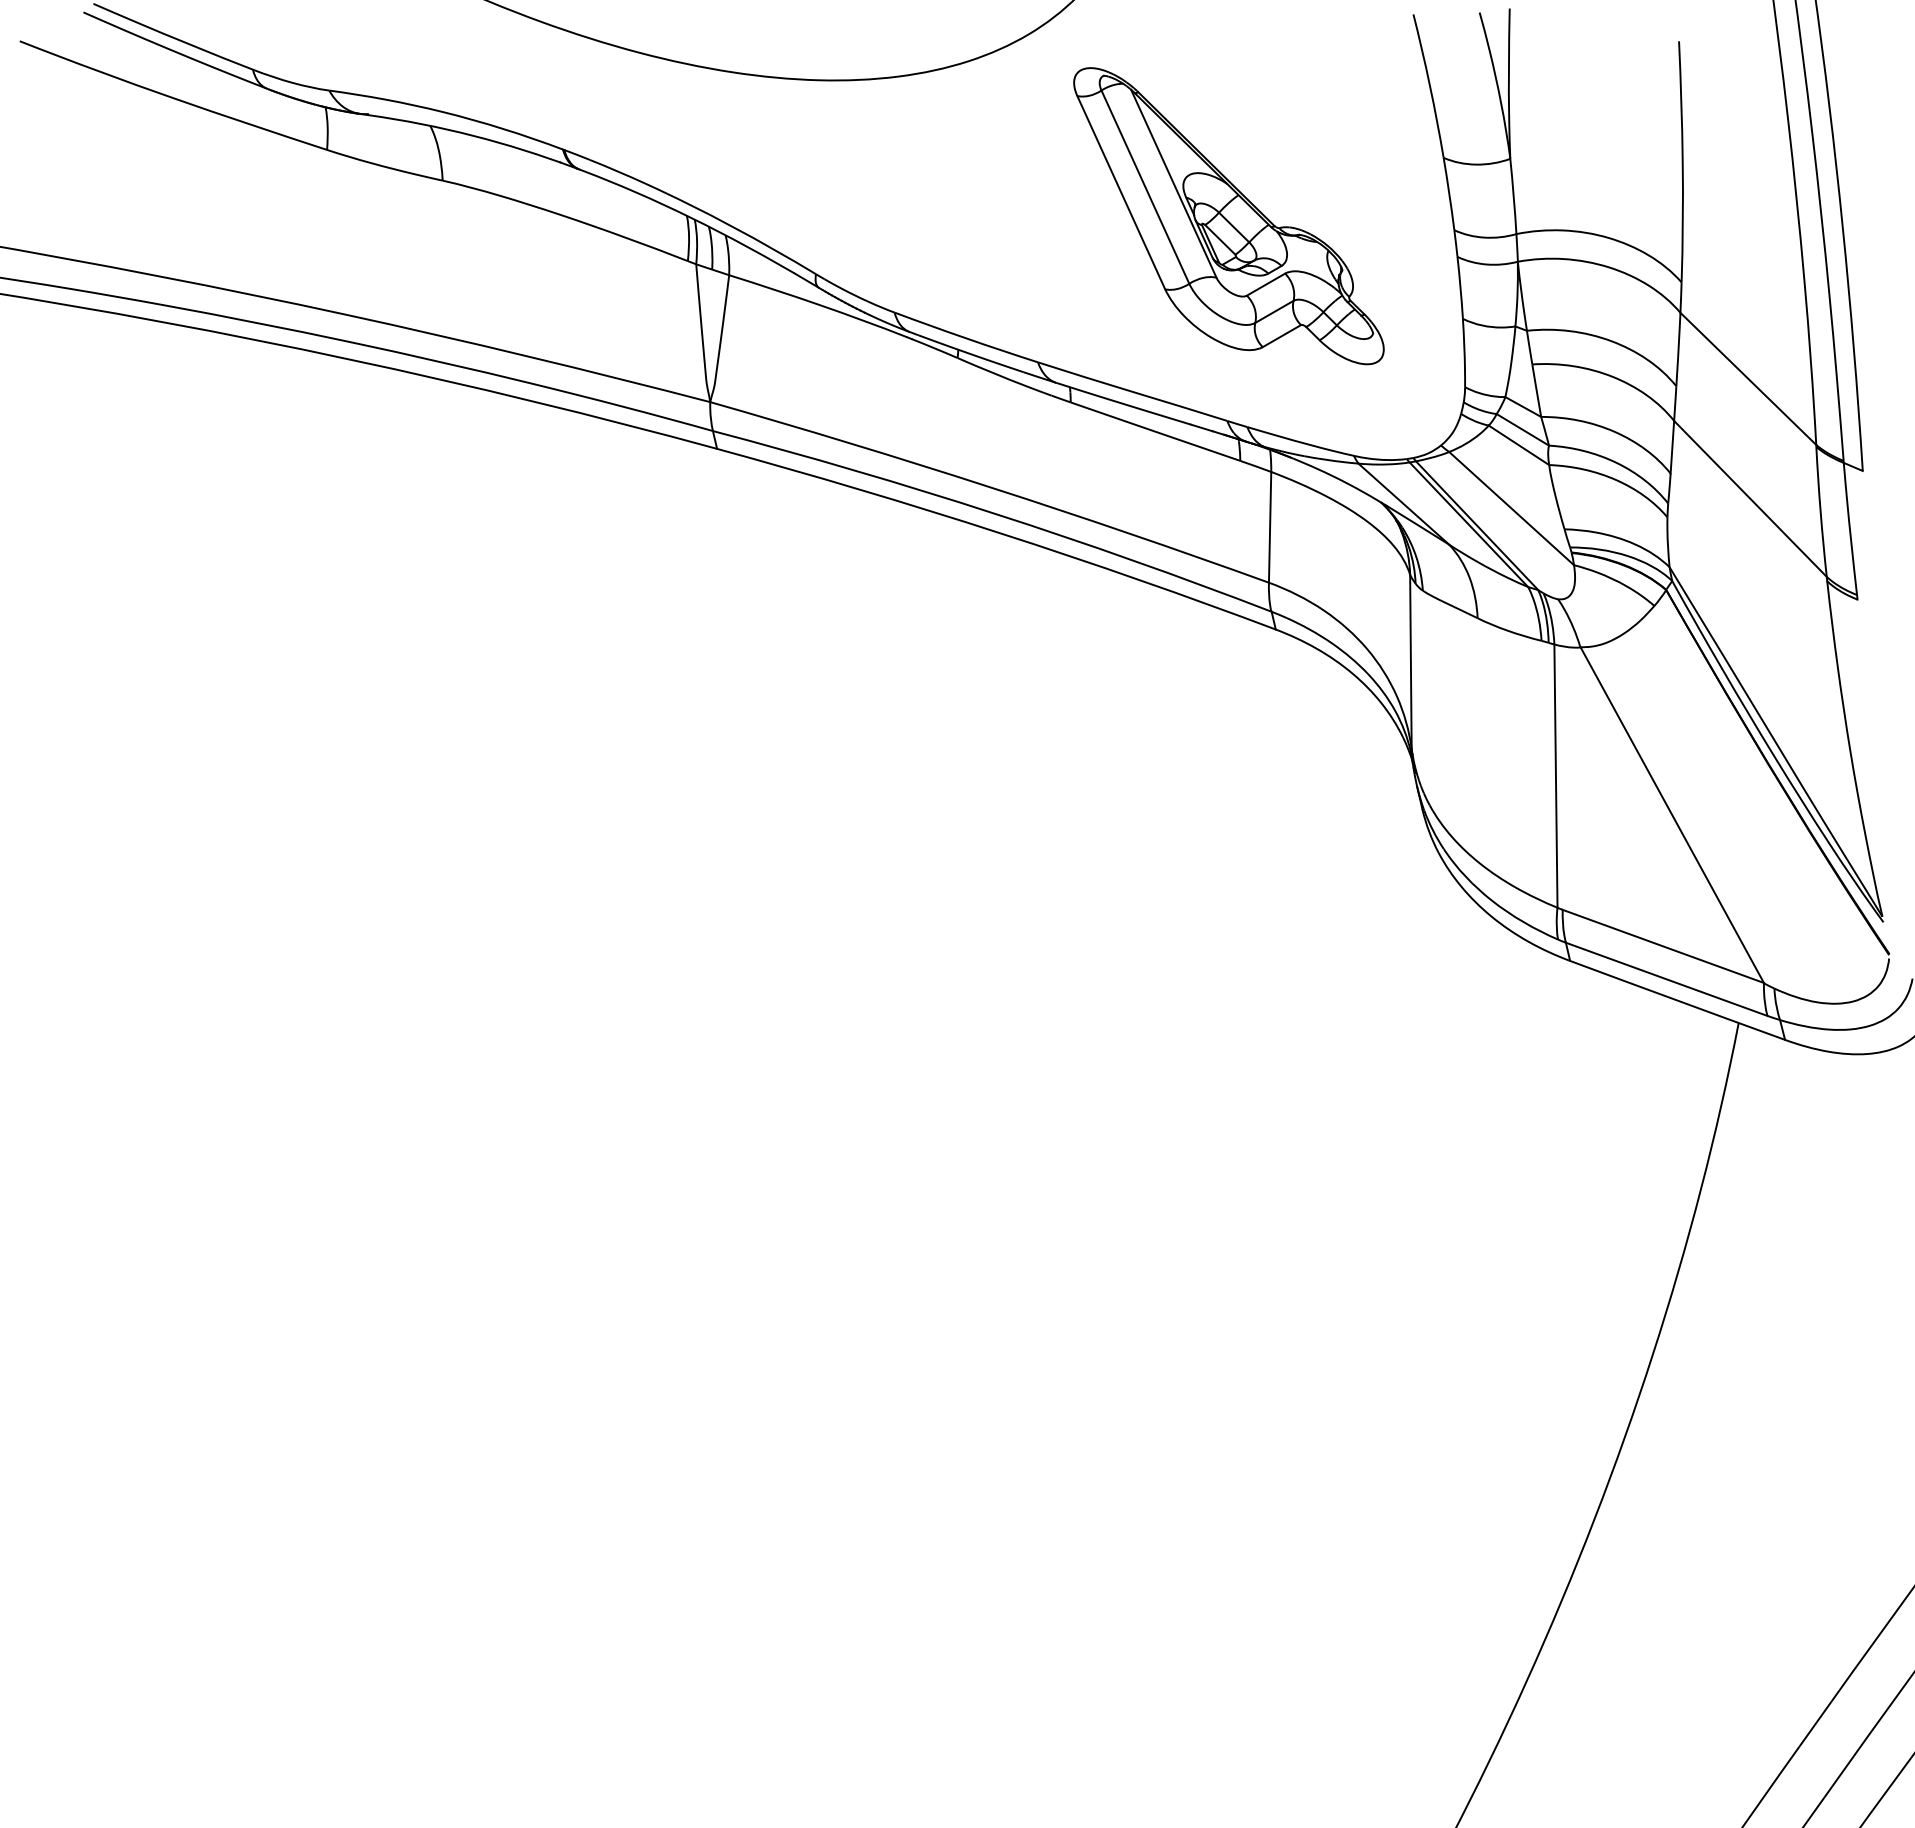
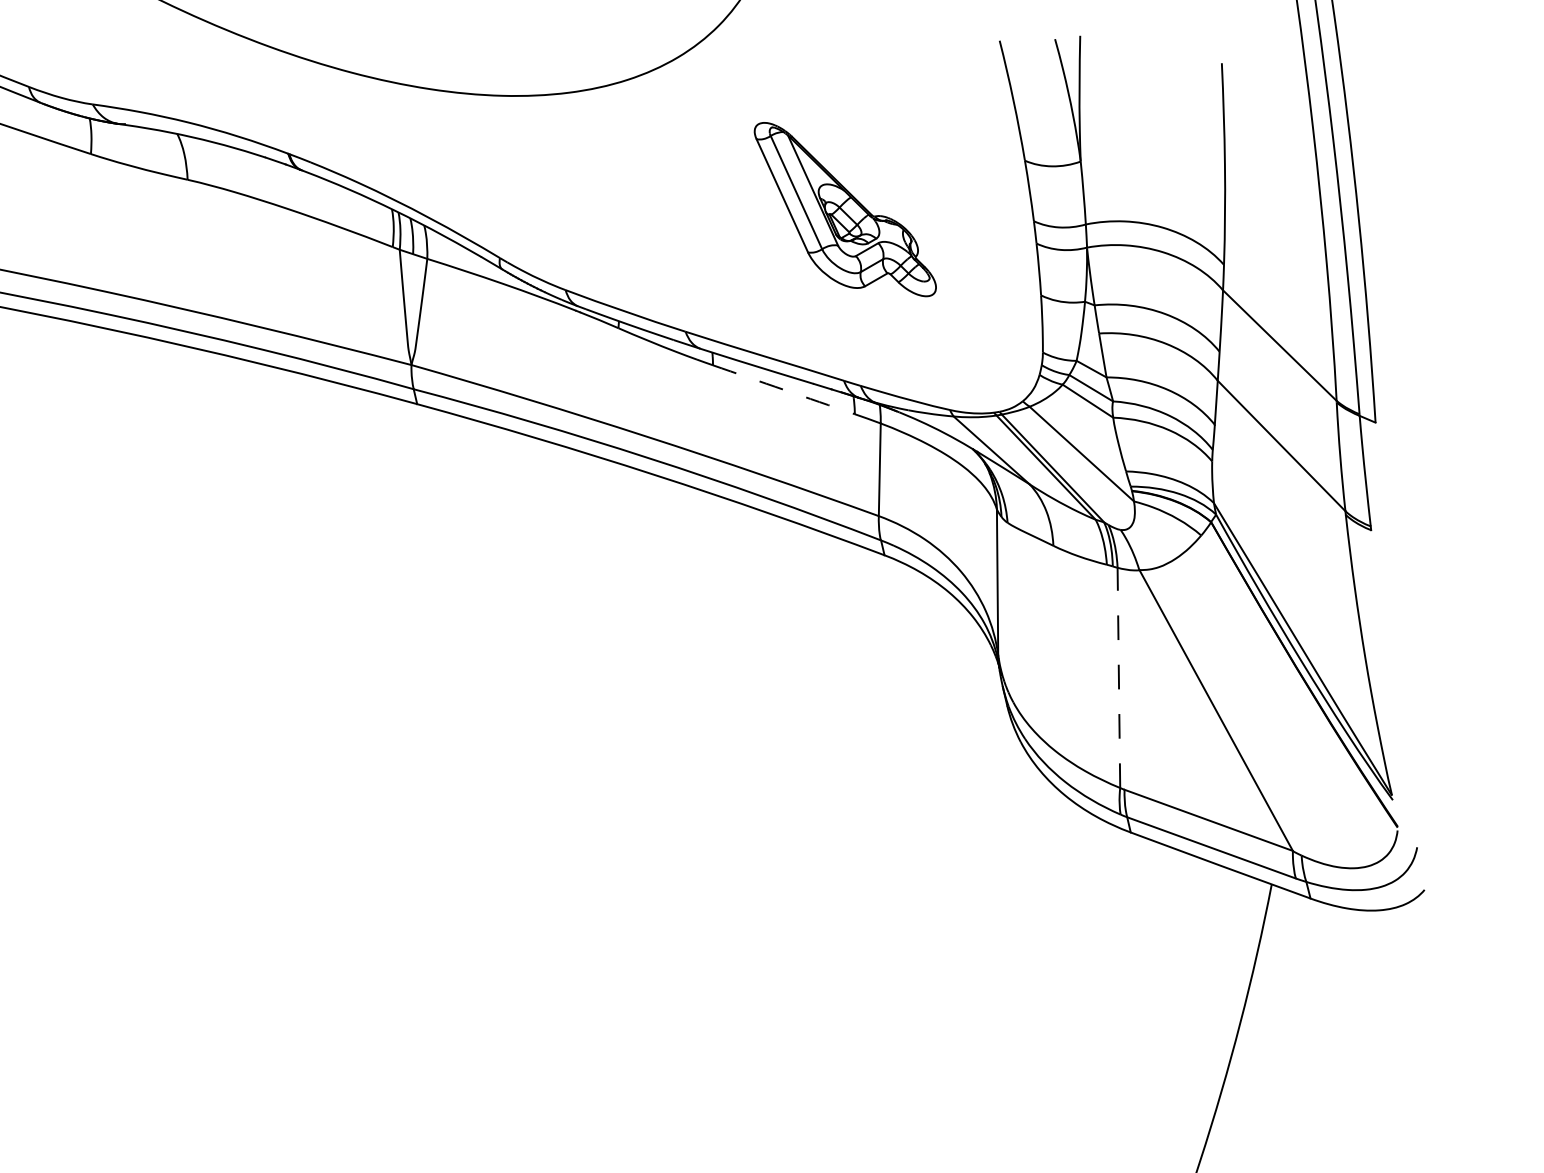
part: (1228, 216) -> (844, 209), size x0.7
arc: (1155, 431) -> (783, 389), solid -> dashed
line: (1555, 776) -> (1118, 678), solid -> dashed

